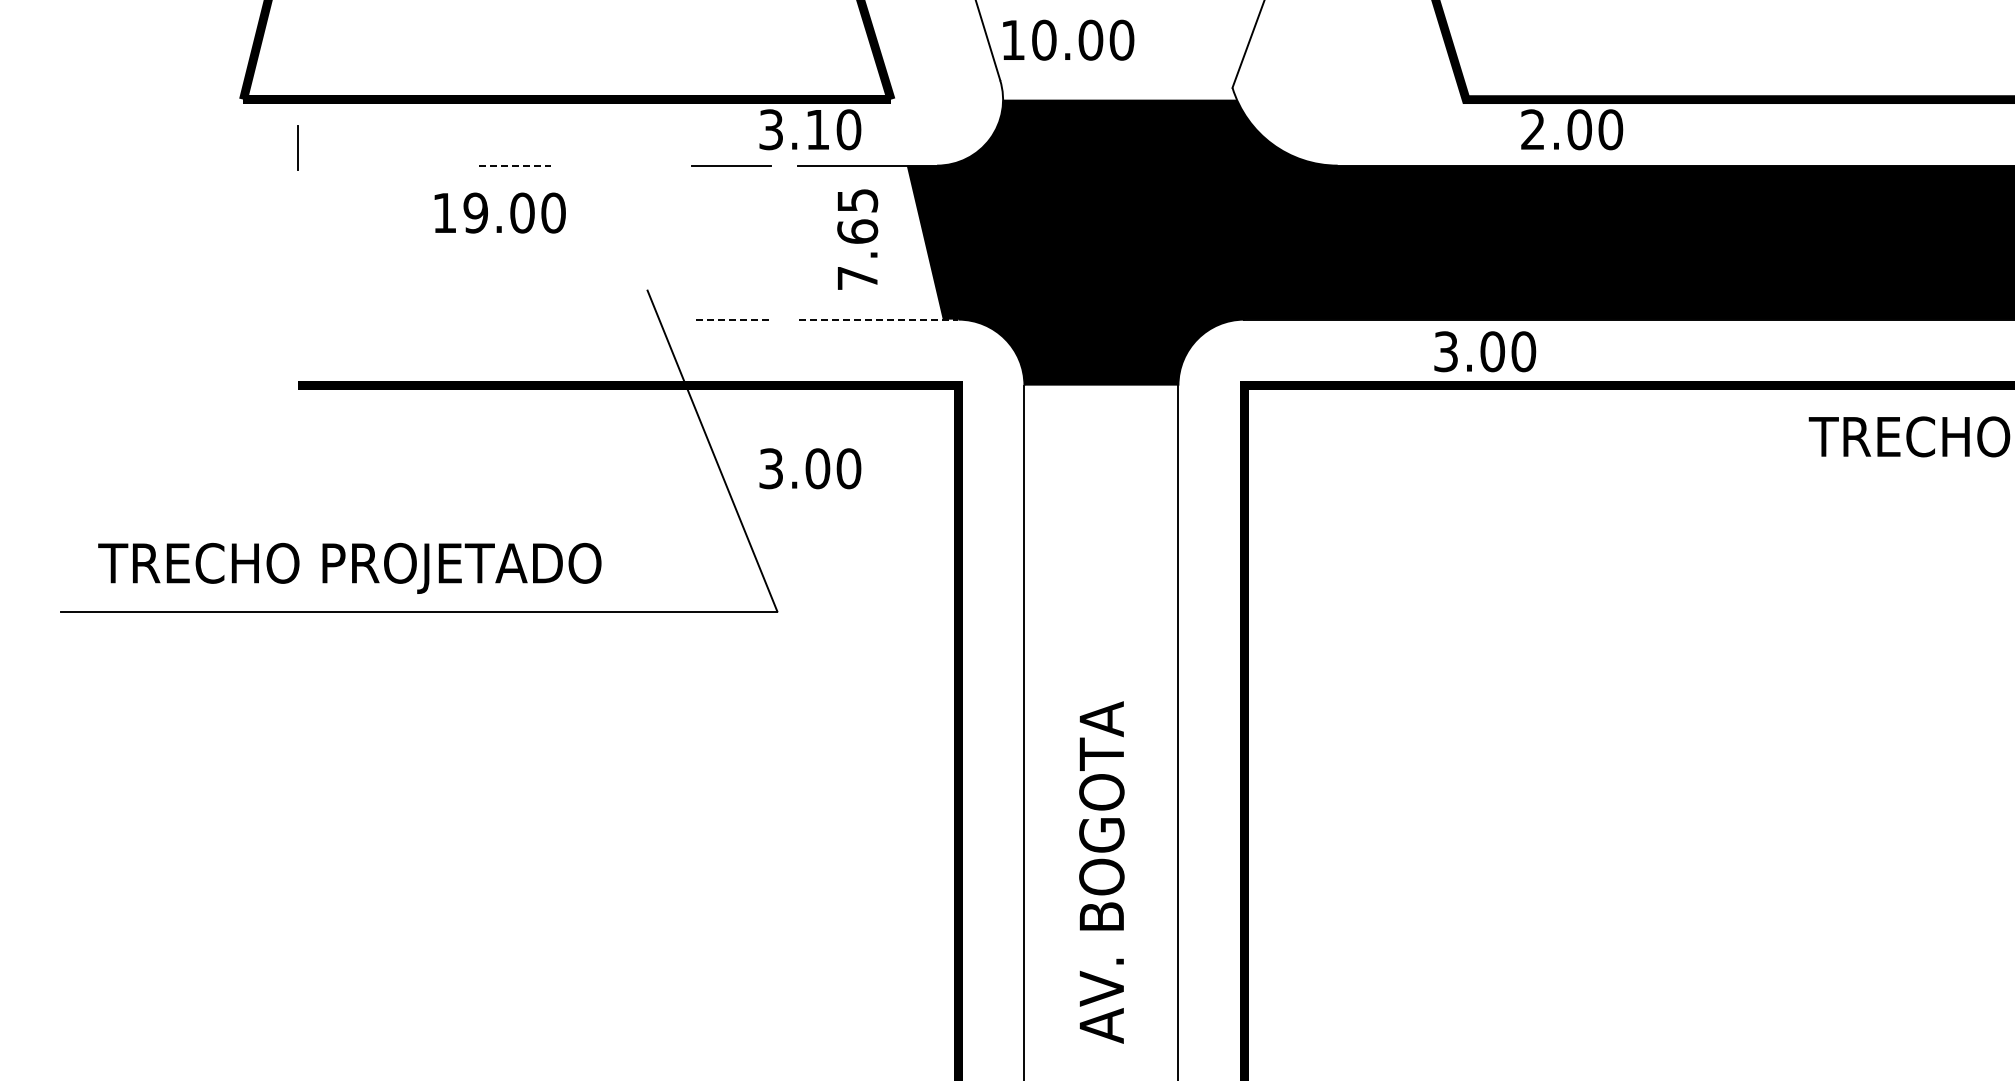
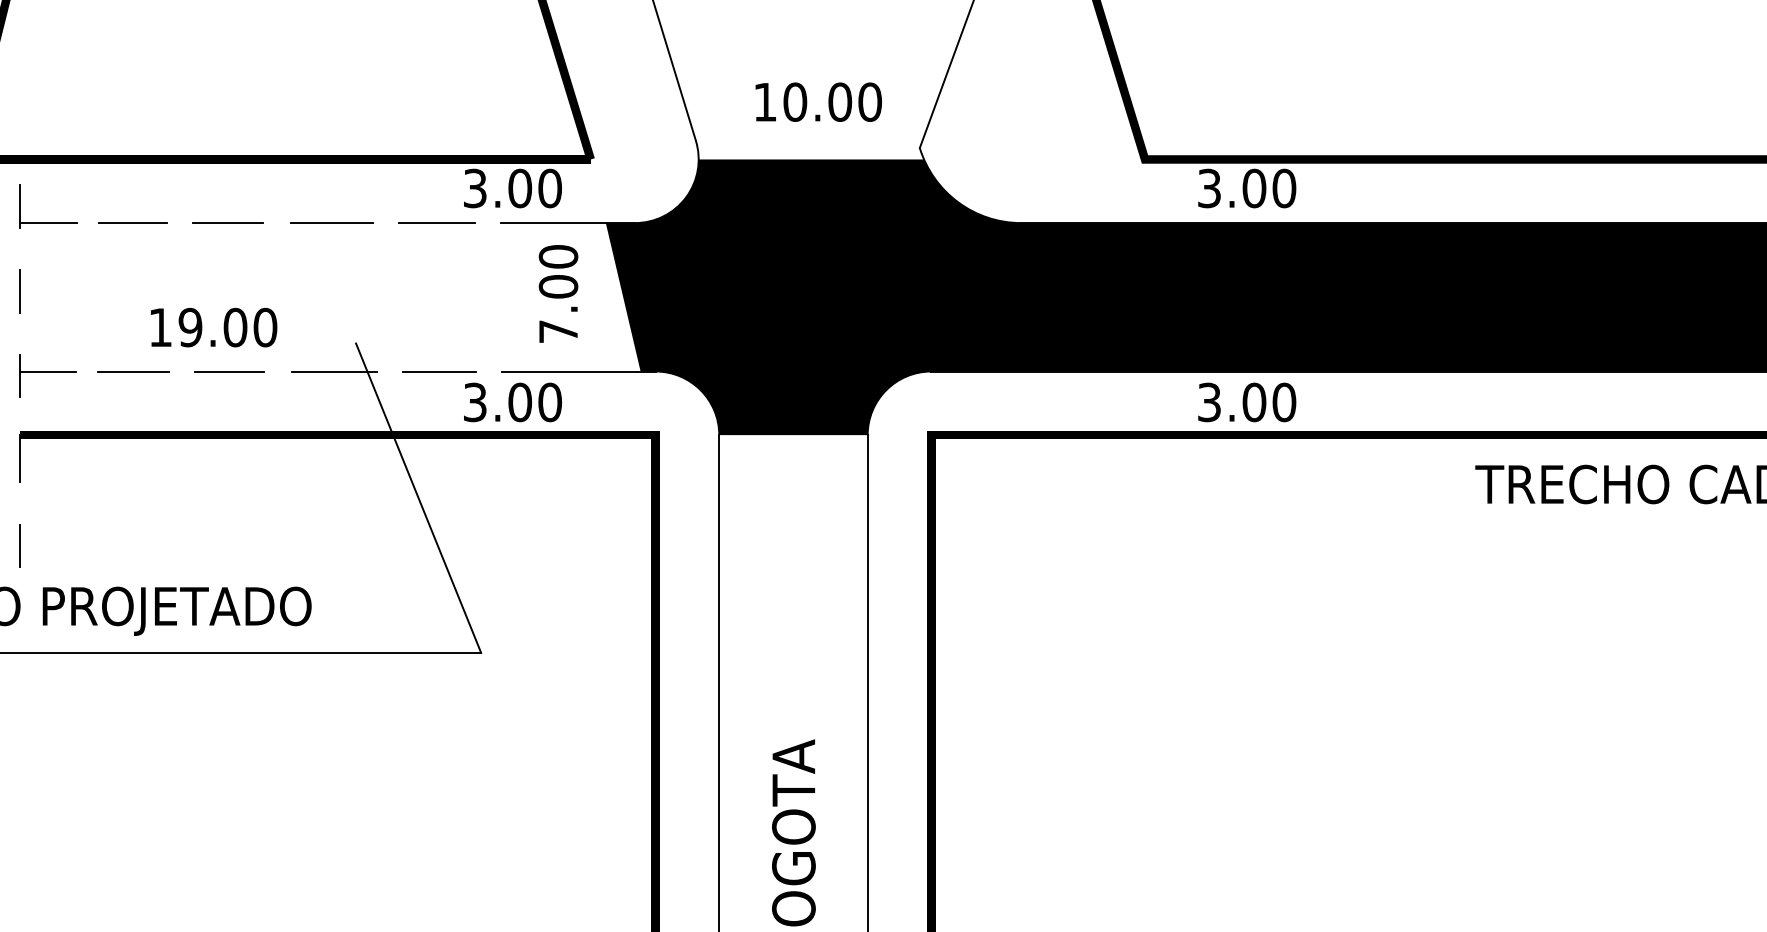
text: (1068, 39) -> (818, 101), moved
text: (817, 129) -> (519, 188), 3.10 -> 3.00
text: (1532, 129) -> (1208, 188), 2.00 -> 3.00
line: (328, 165) -> (48, 222), added
line: (415, 165) -> (132, 222), added
line: (515, 165) -> (228, 222), dashed -> solid
line: (622, 165) -> (331, 222), added
text: (499, 212) -> (213, 327), moved
text: (857, 215) -> (558, 271), 7.65 -> 7.00
line: (298, 236) -> (19, 291), added
line: (416, 319) -> (133, 371), added
line: (515, 319) -> (228, 371), added
line: (624, 319) -> (333, 371), added
line: (734, 319) -> (439, 371), dashed -> solid
line: (878, 319) -> (578, 371), dashed -> solid
part: (327, 323) -> (47, 375), added
text: (1485, 351) -> (1247, 402), moved
line: (298, 409) -> (19, 458), added
text: (810, 468) -> (513, 402), moved
line: (298, 500) -> (19, 545), added

